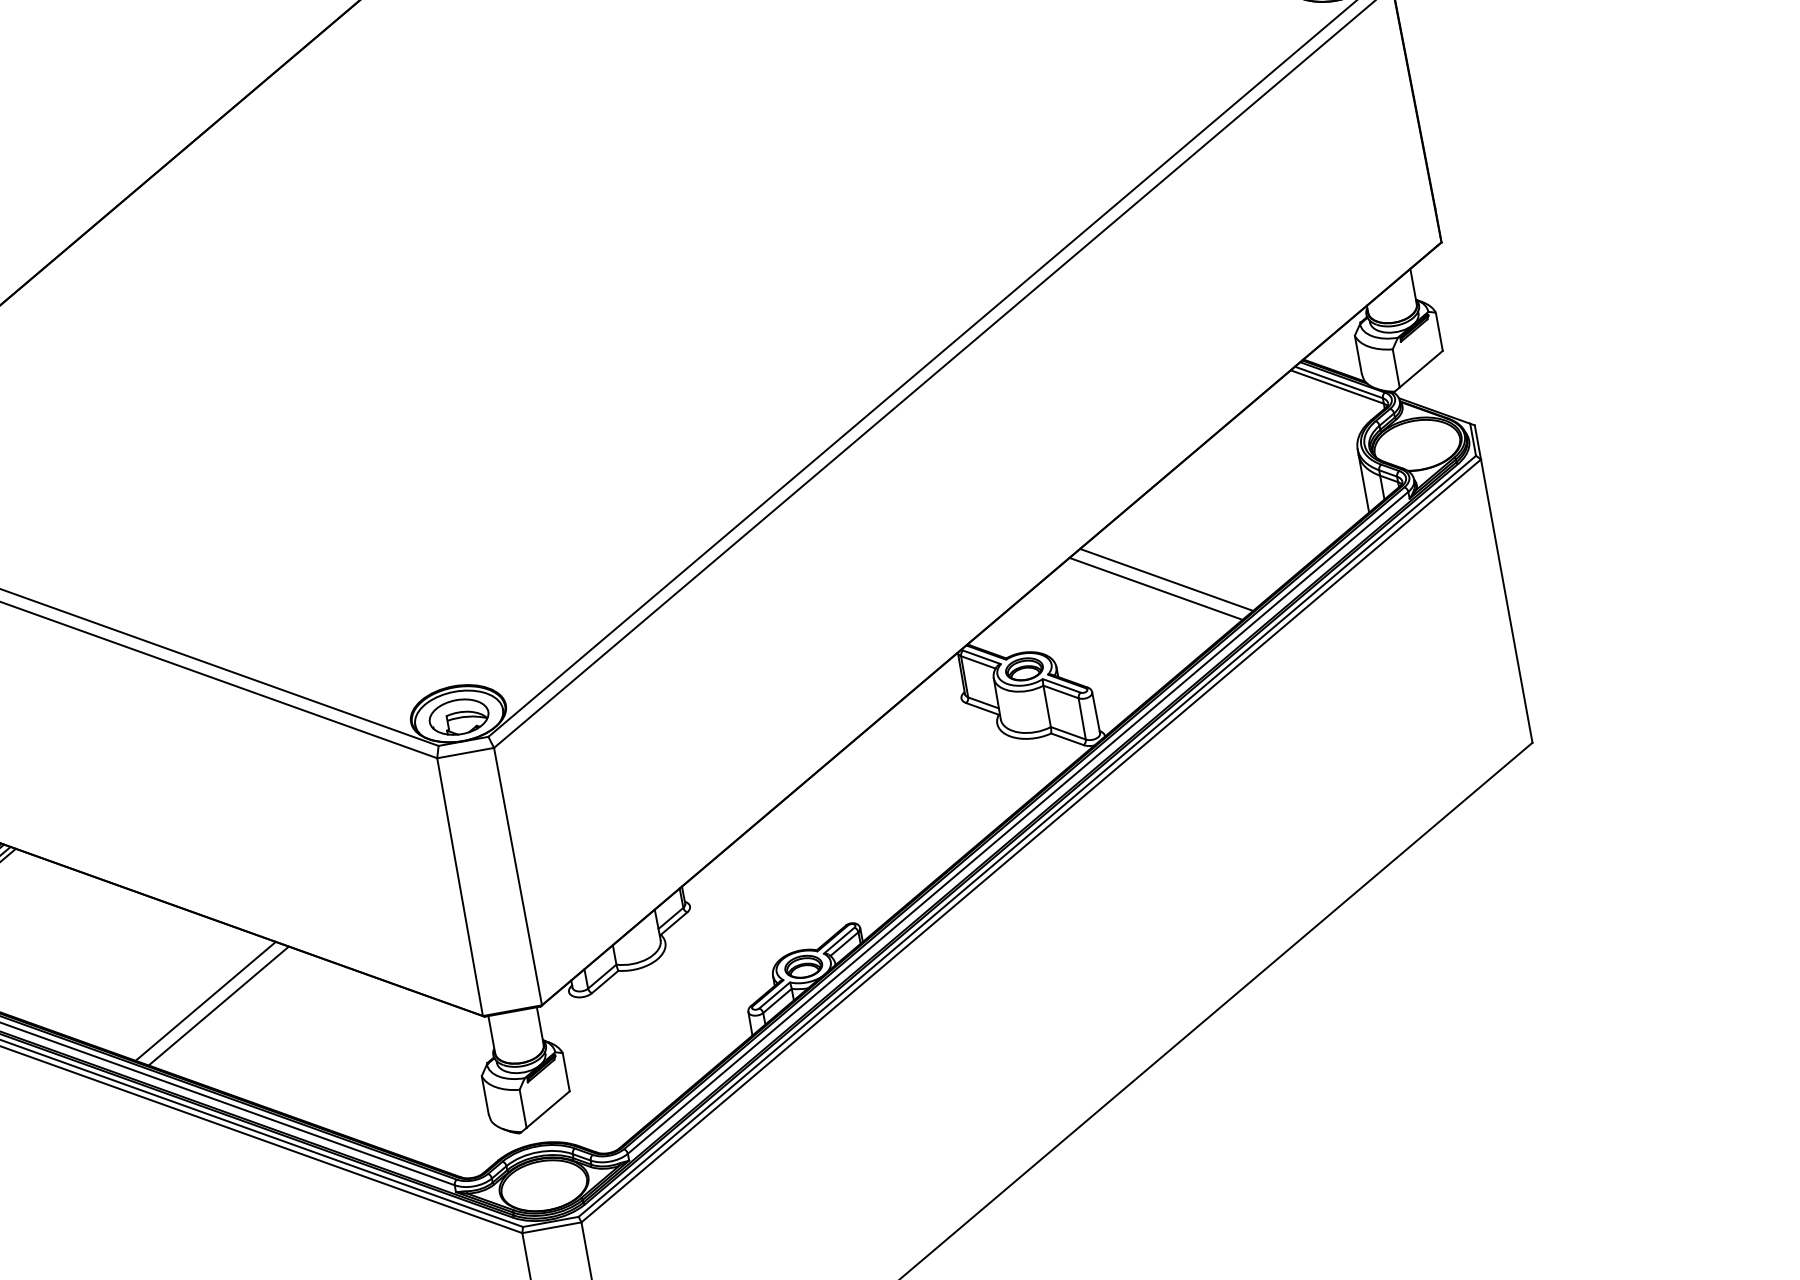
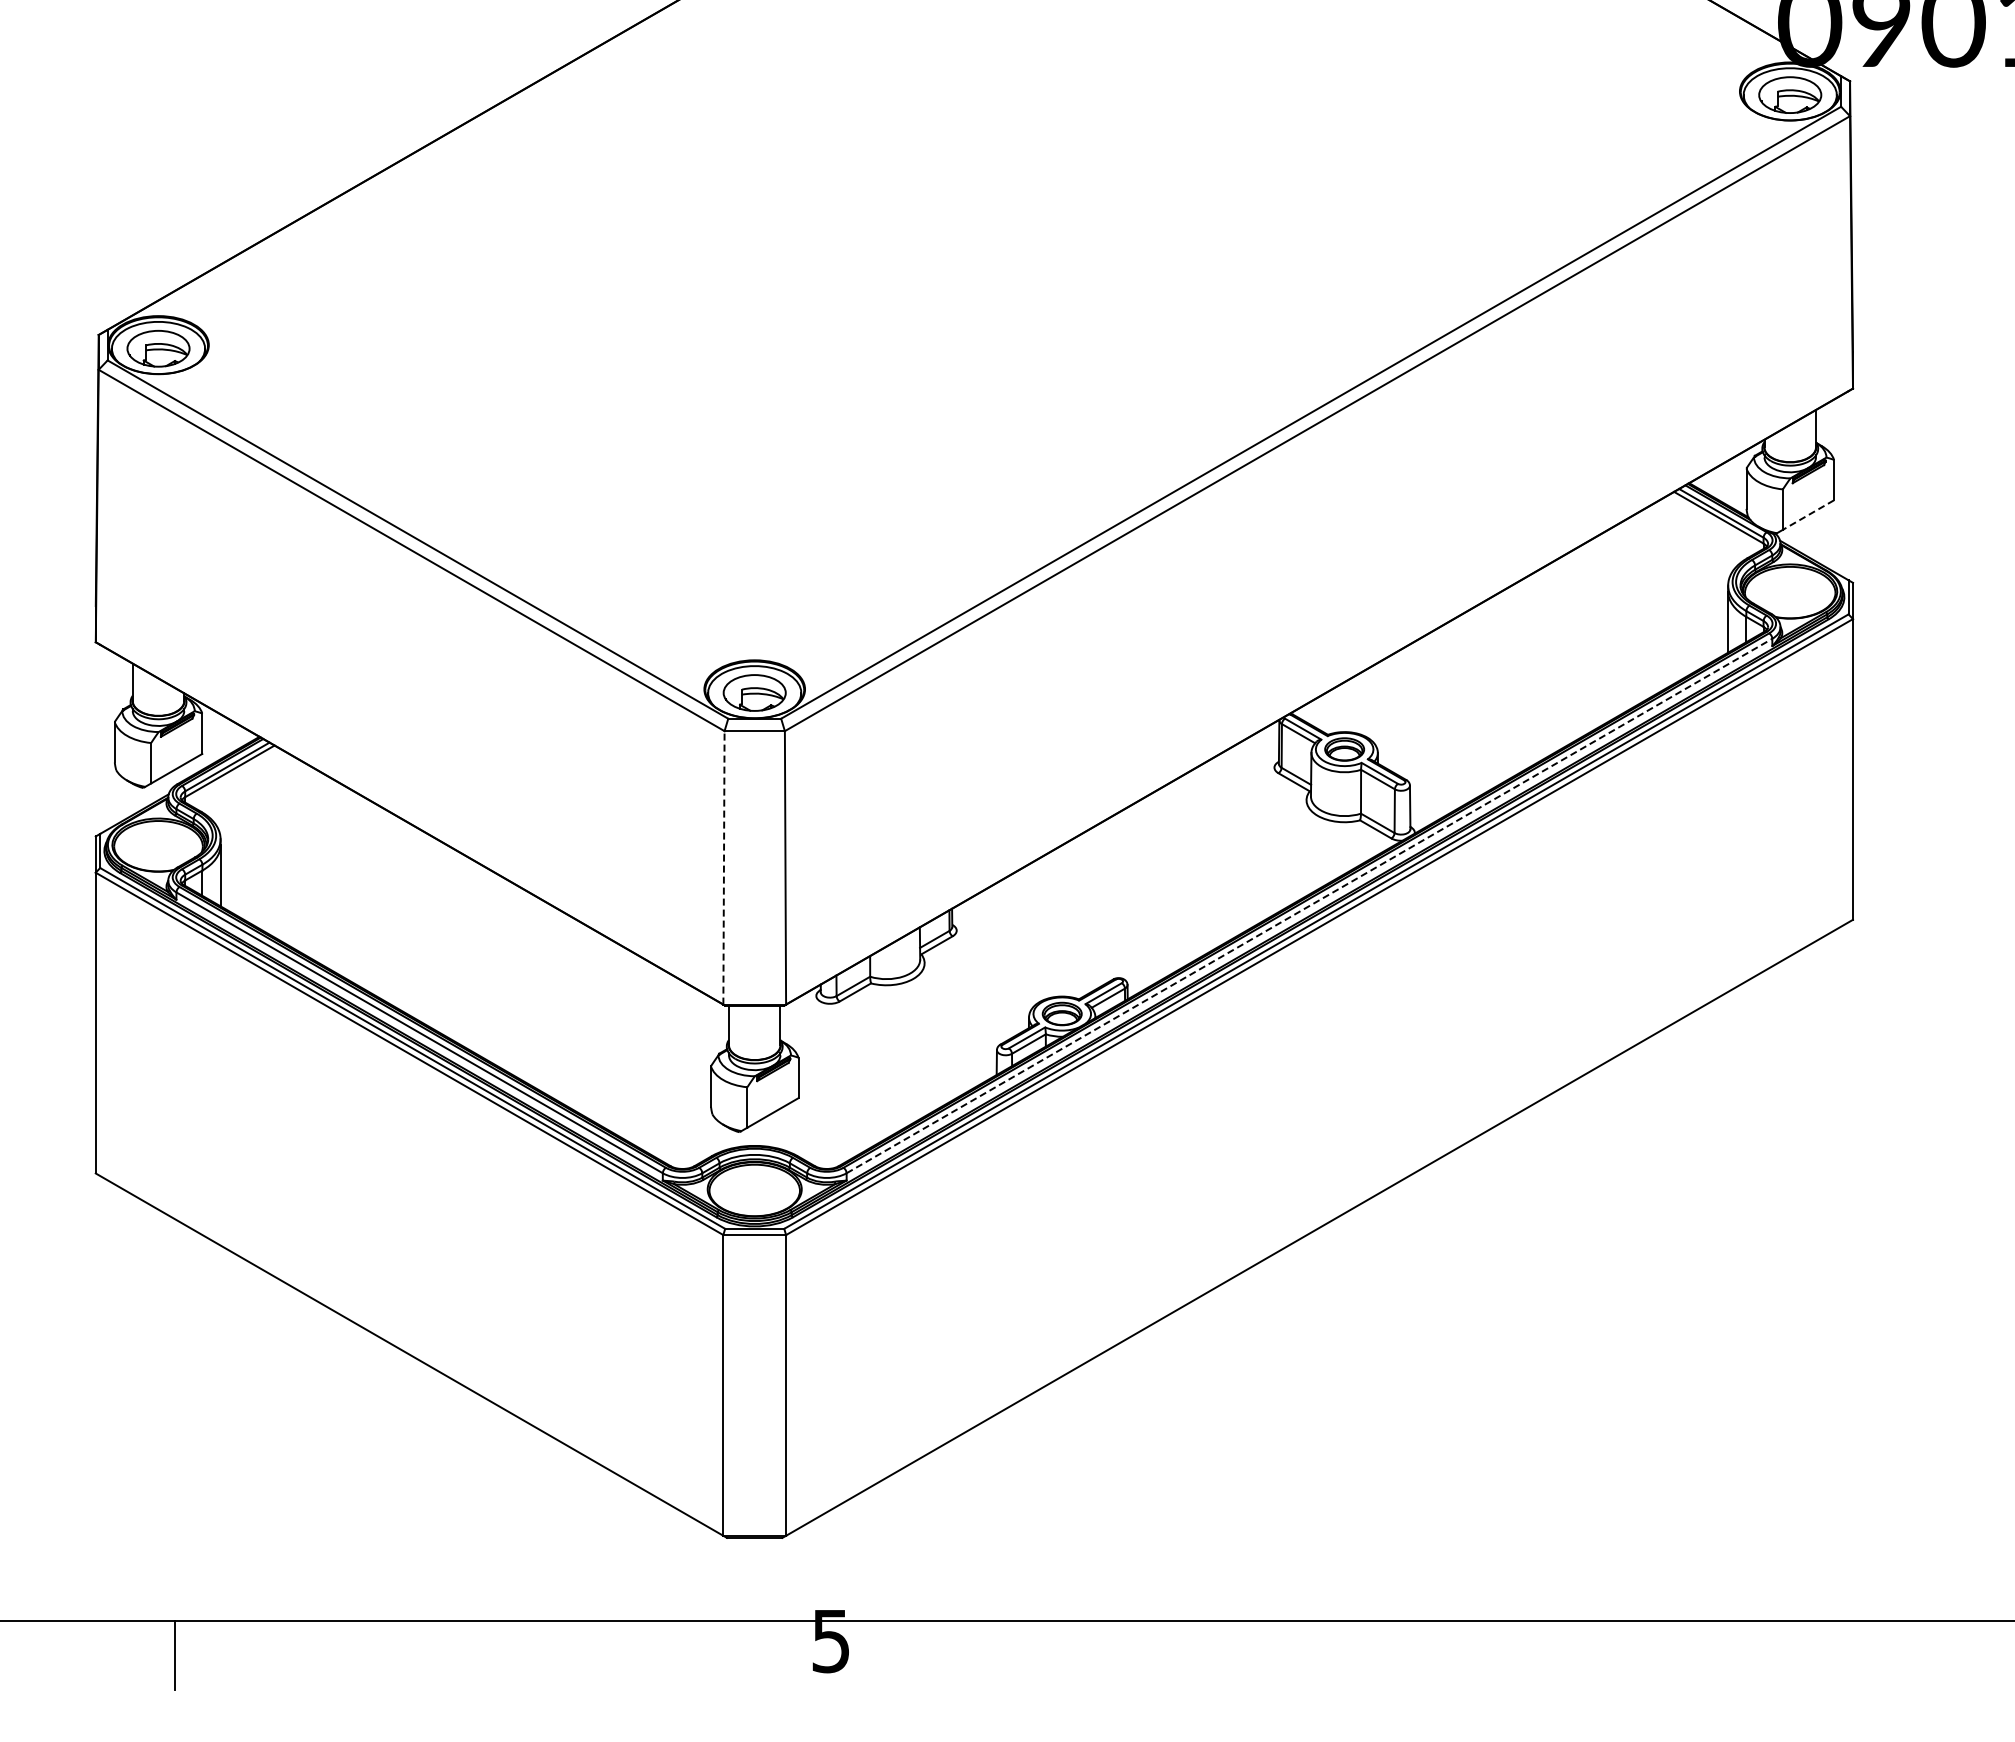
line: (1421, 369) -> (1808, 515), solid -> dashed
line: (1166, 580) -> (1507, 684), removed
line: (1155, 589) -> (1494, 691), removed
line: (1018, 822) -> (1309, 905), solid -> dashed
line: (459, 886) -> (723, 867), solid -> dashed
line: (205, 1001) -> (441, 937), removed
line: (218, 1006) -> (453, 945), removed

